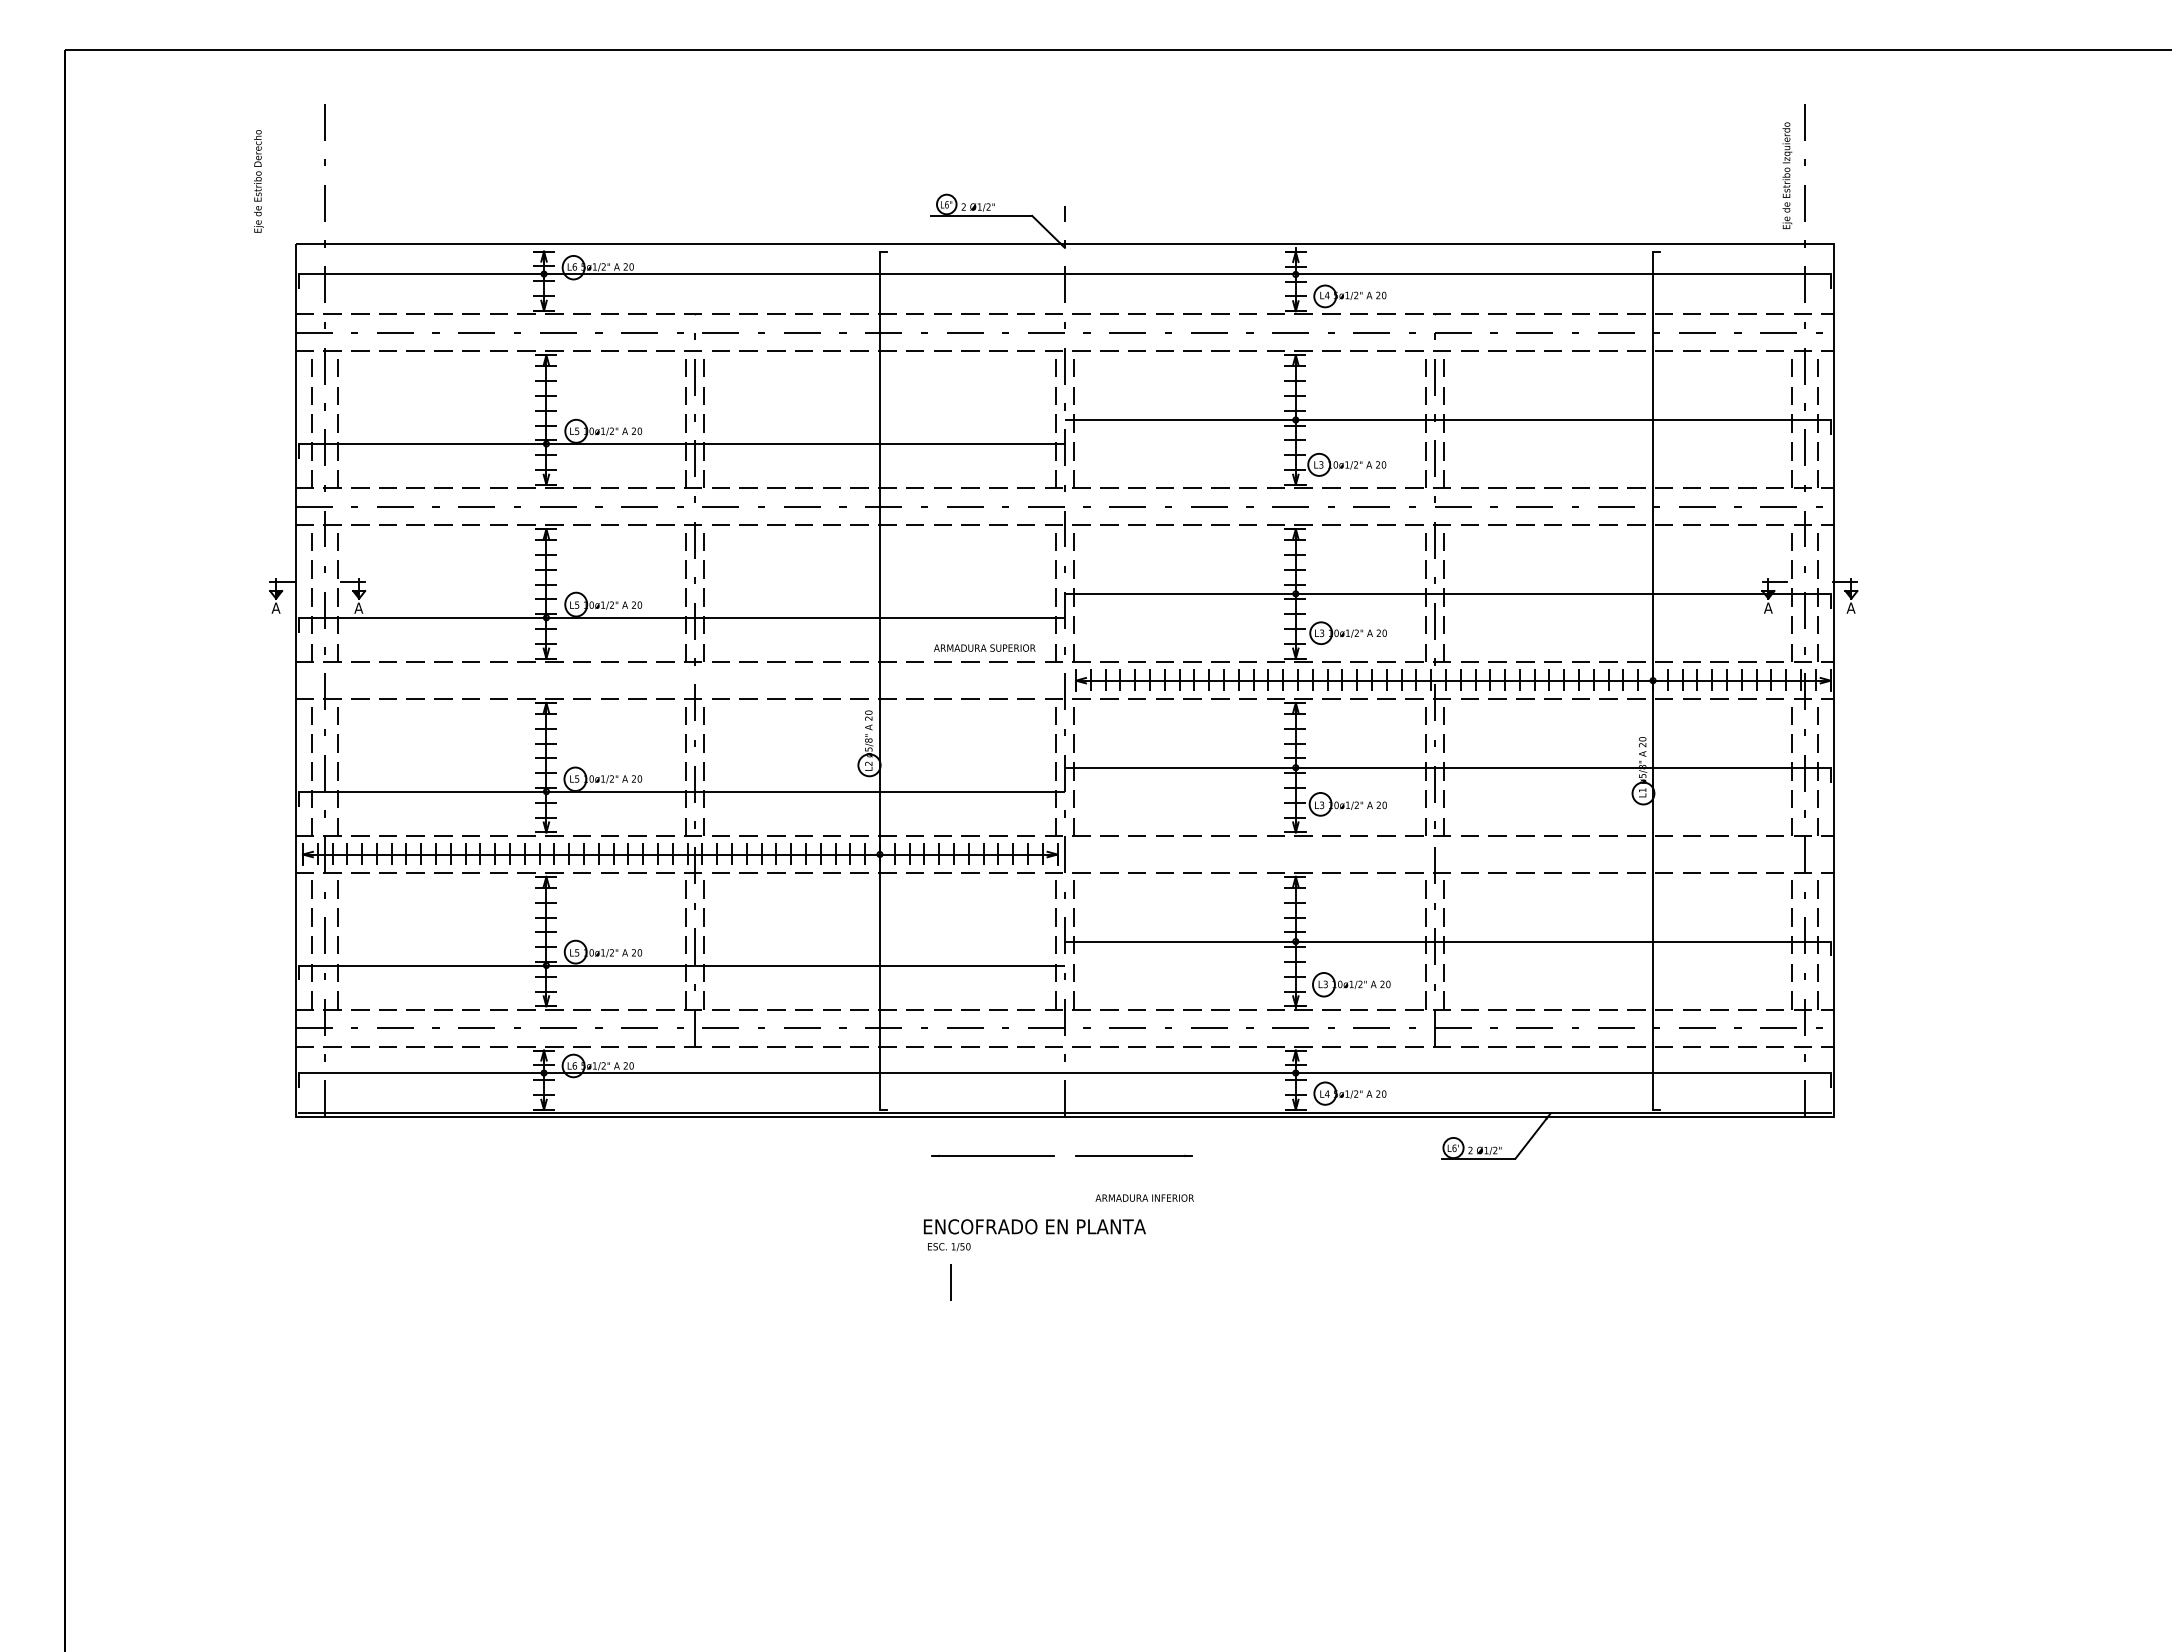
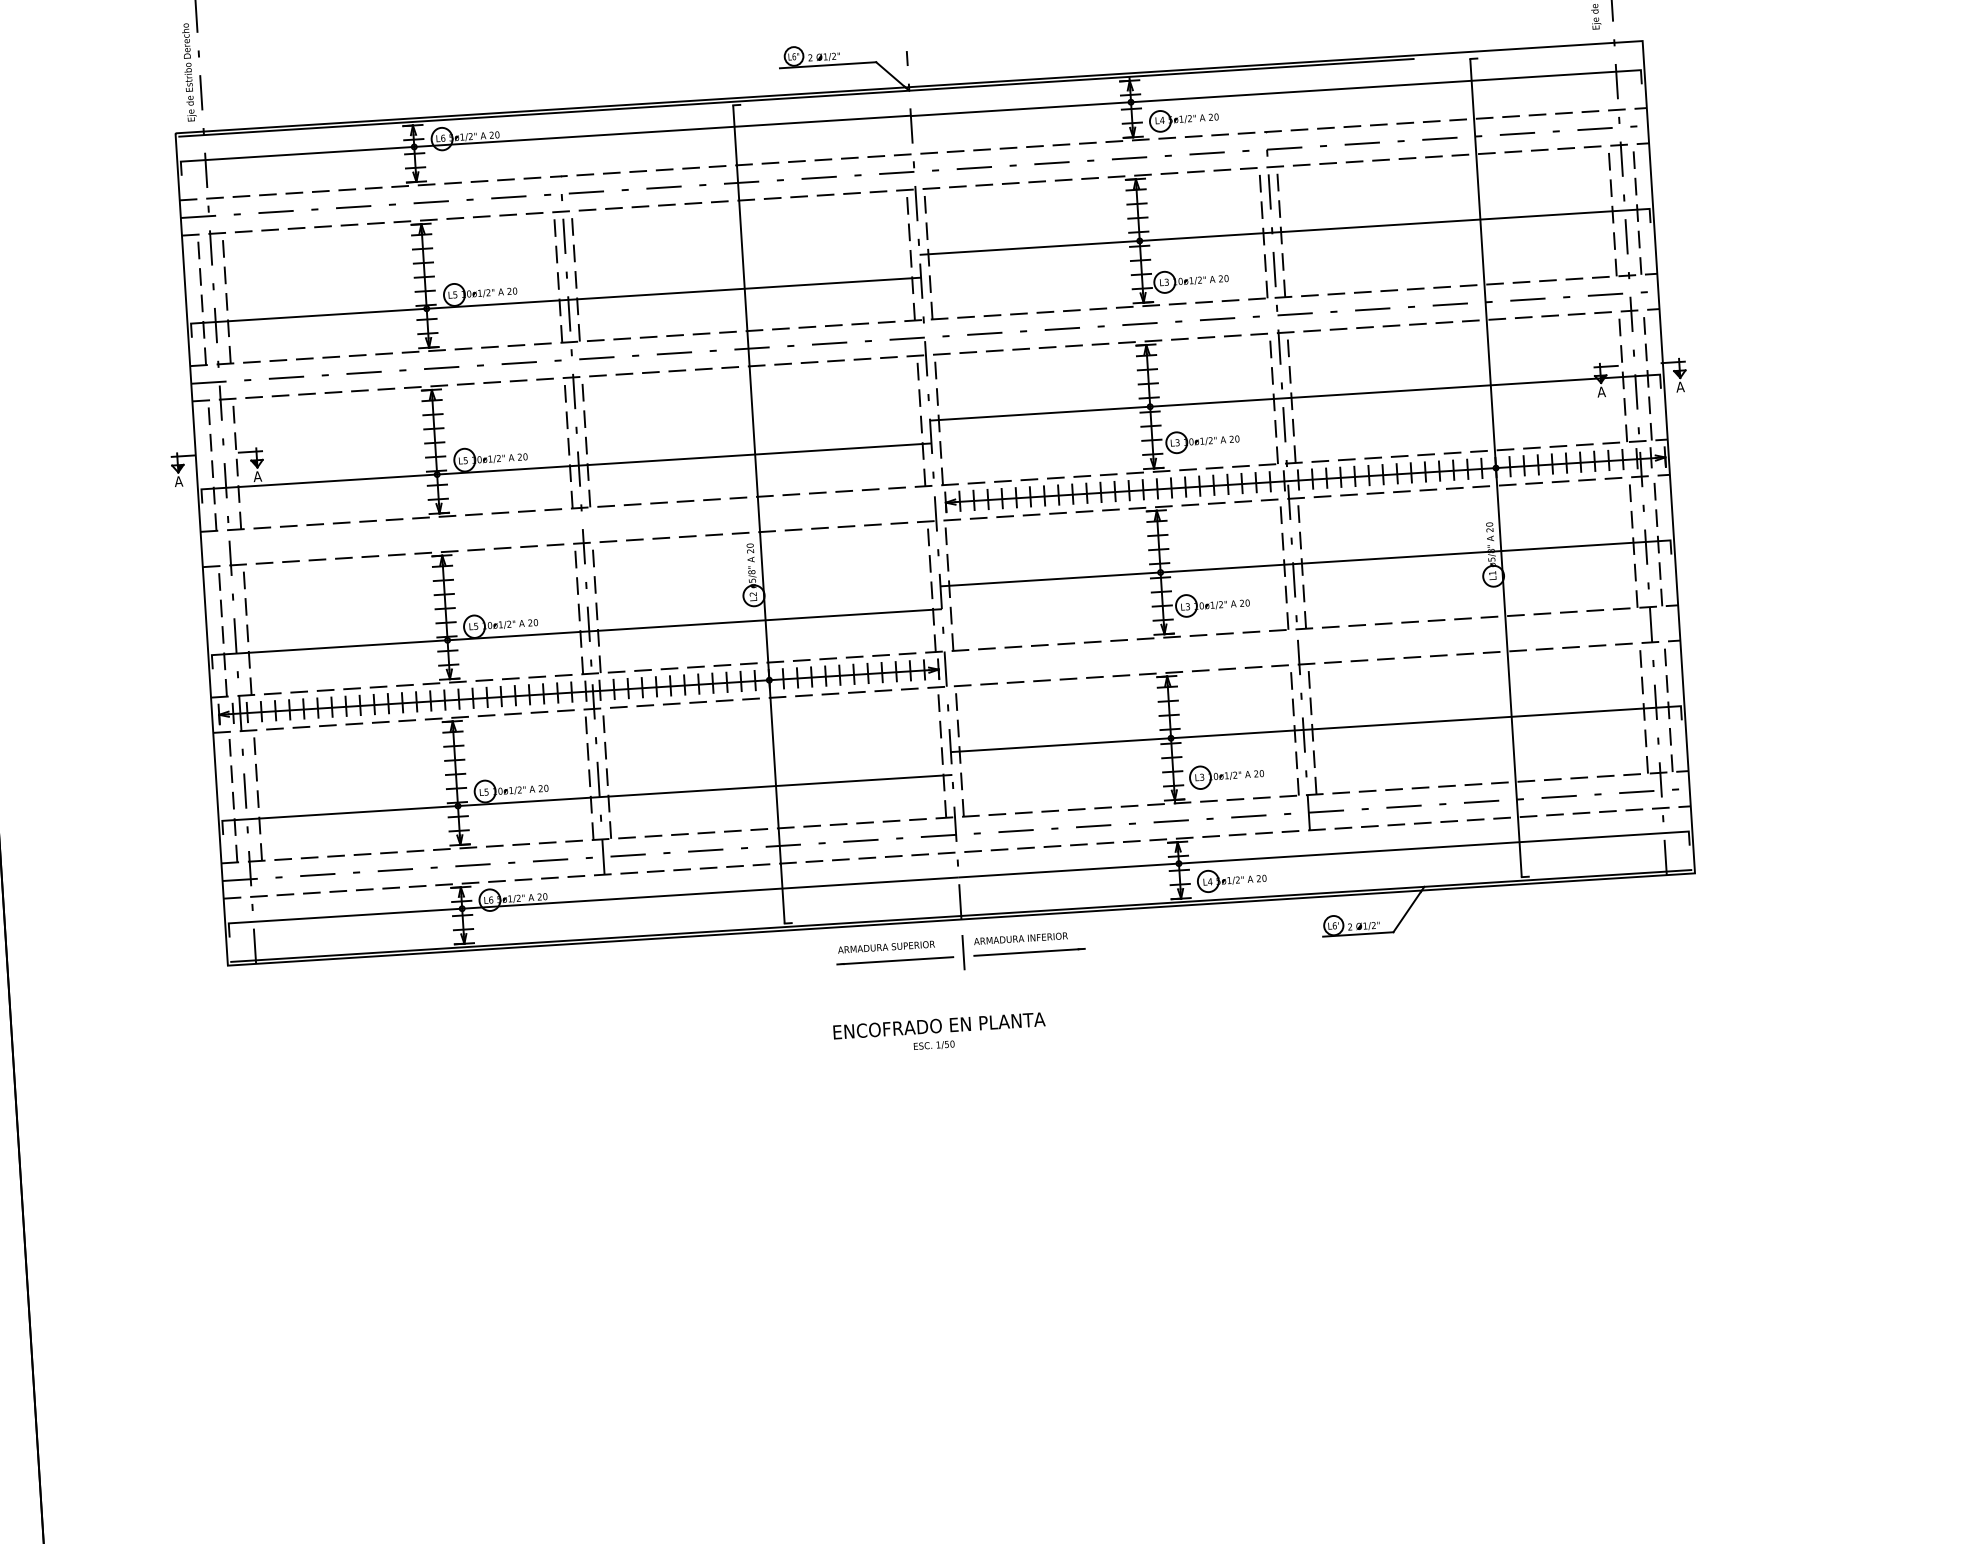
text: (258, 181) -> (188, 72), moved
line: (946, 247) -> (796, 97), added
text: (984, 647) -> (886, 946), moved
text: (1144, 1197) -> (1020, 938), moved
text: (949, 1247) -> (934, 1045), moved
line: (950, 1282) -> (963, 952), moved

